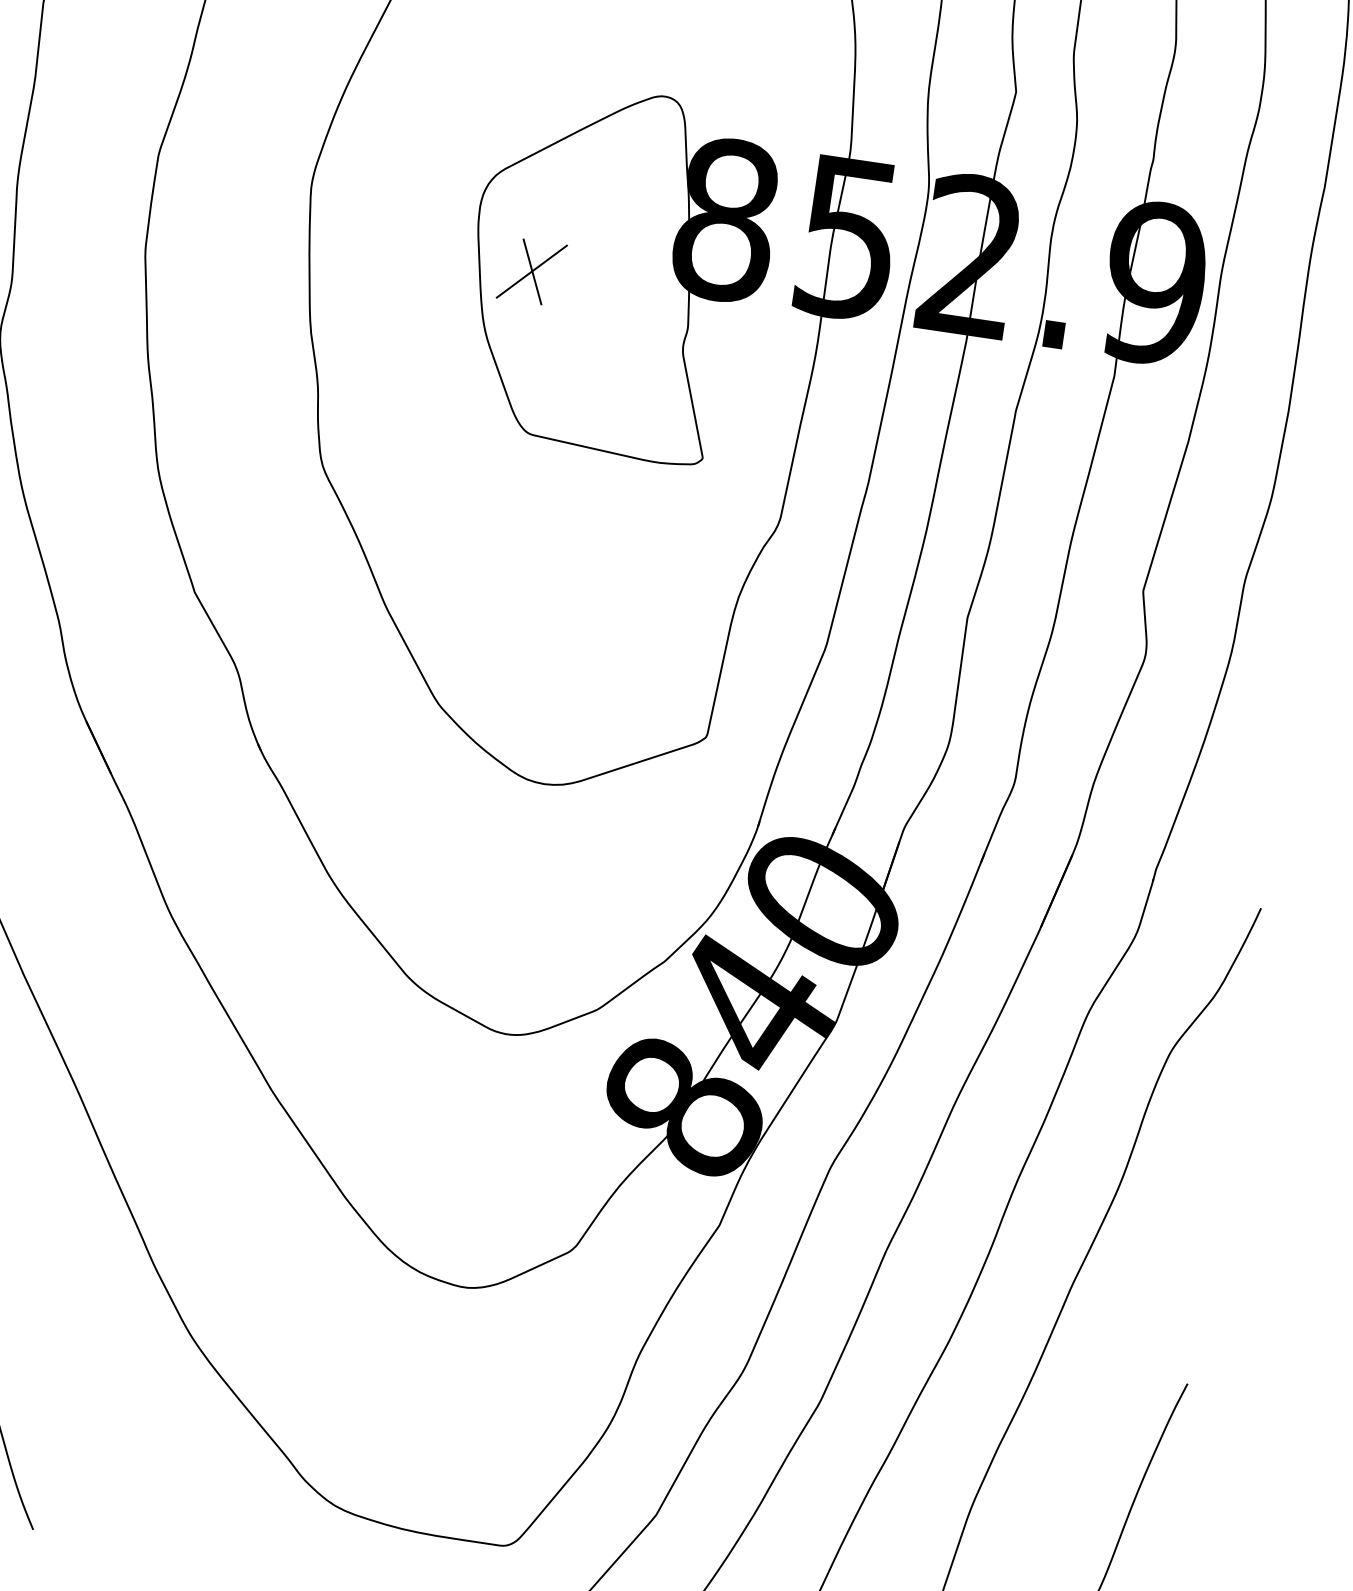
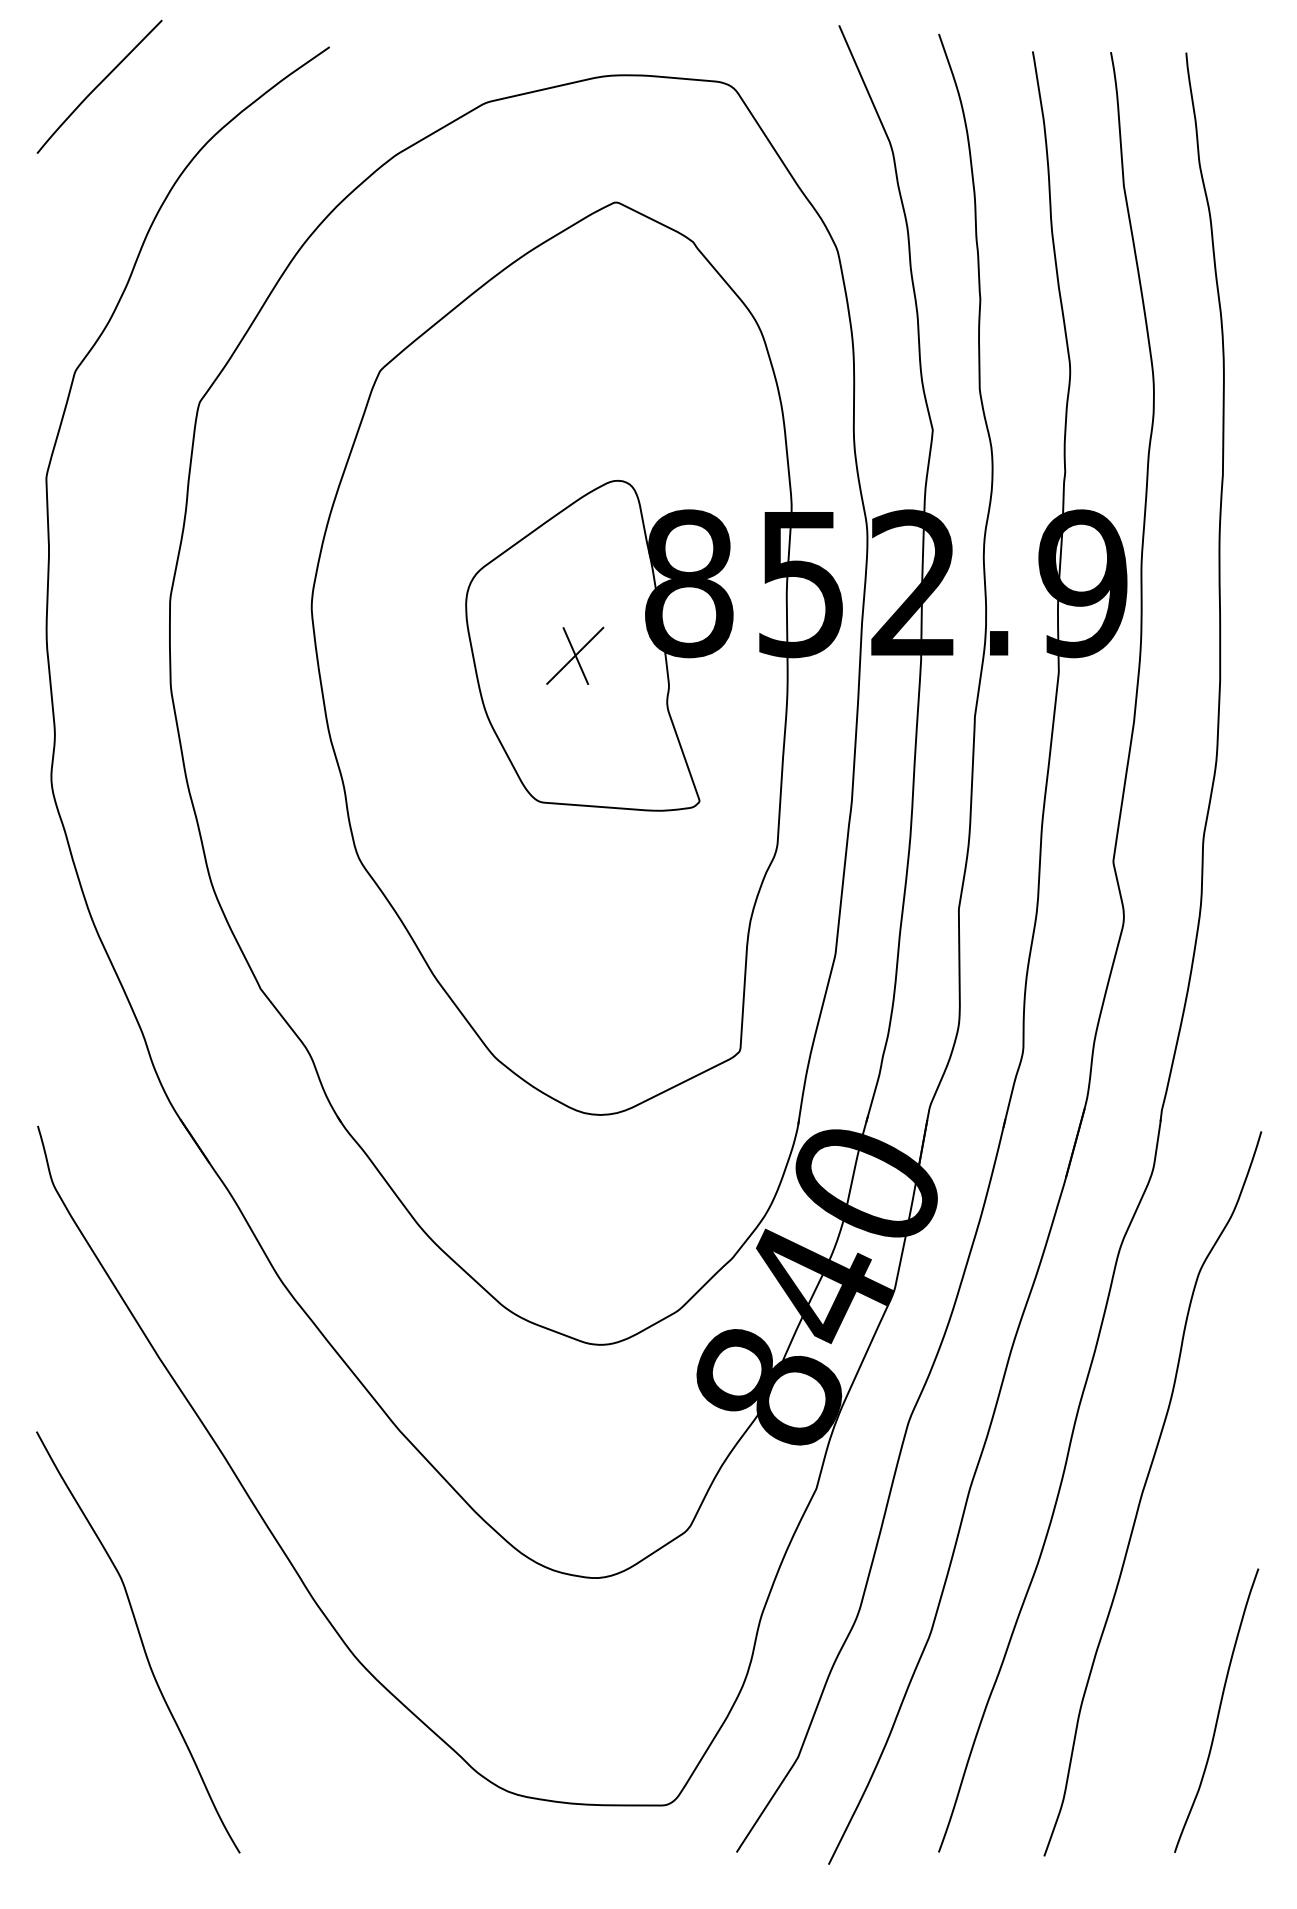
part: (532, 271) -> (575, 655), moved

